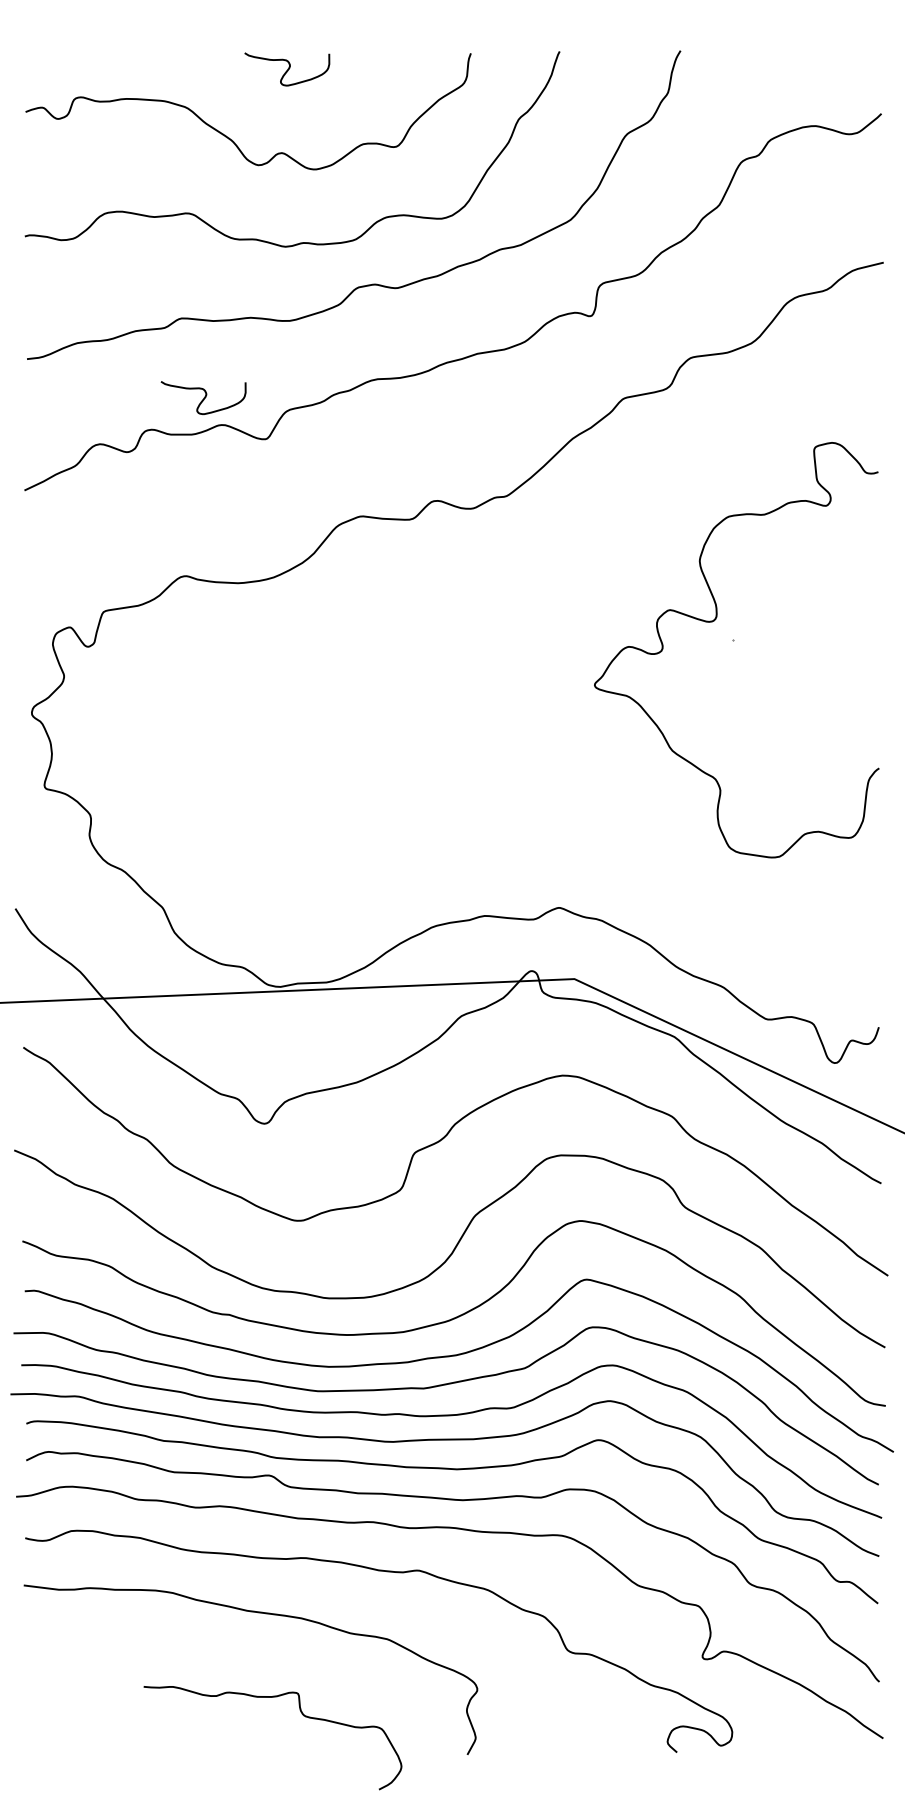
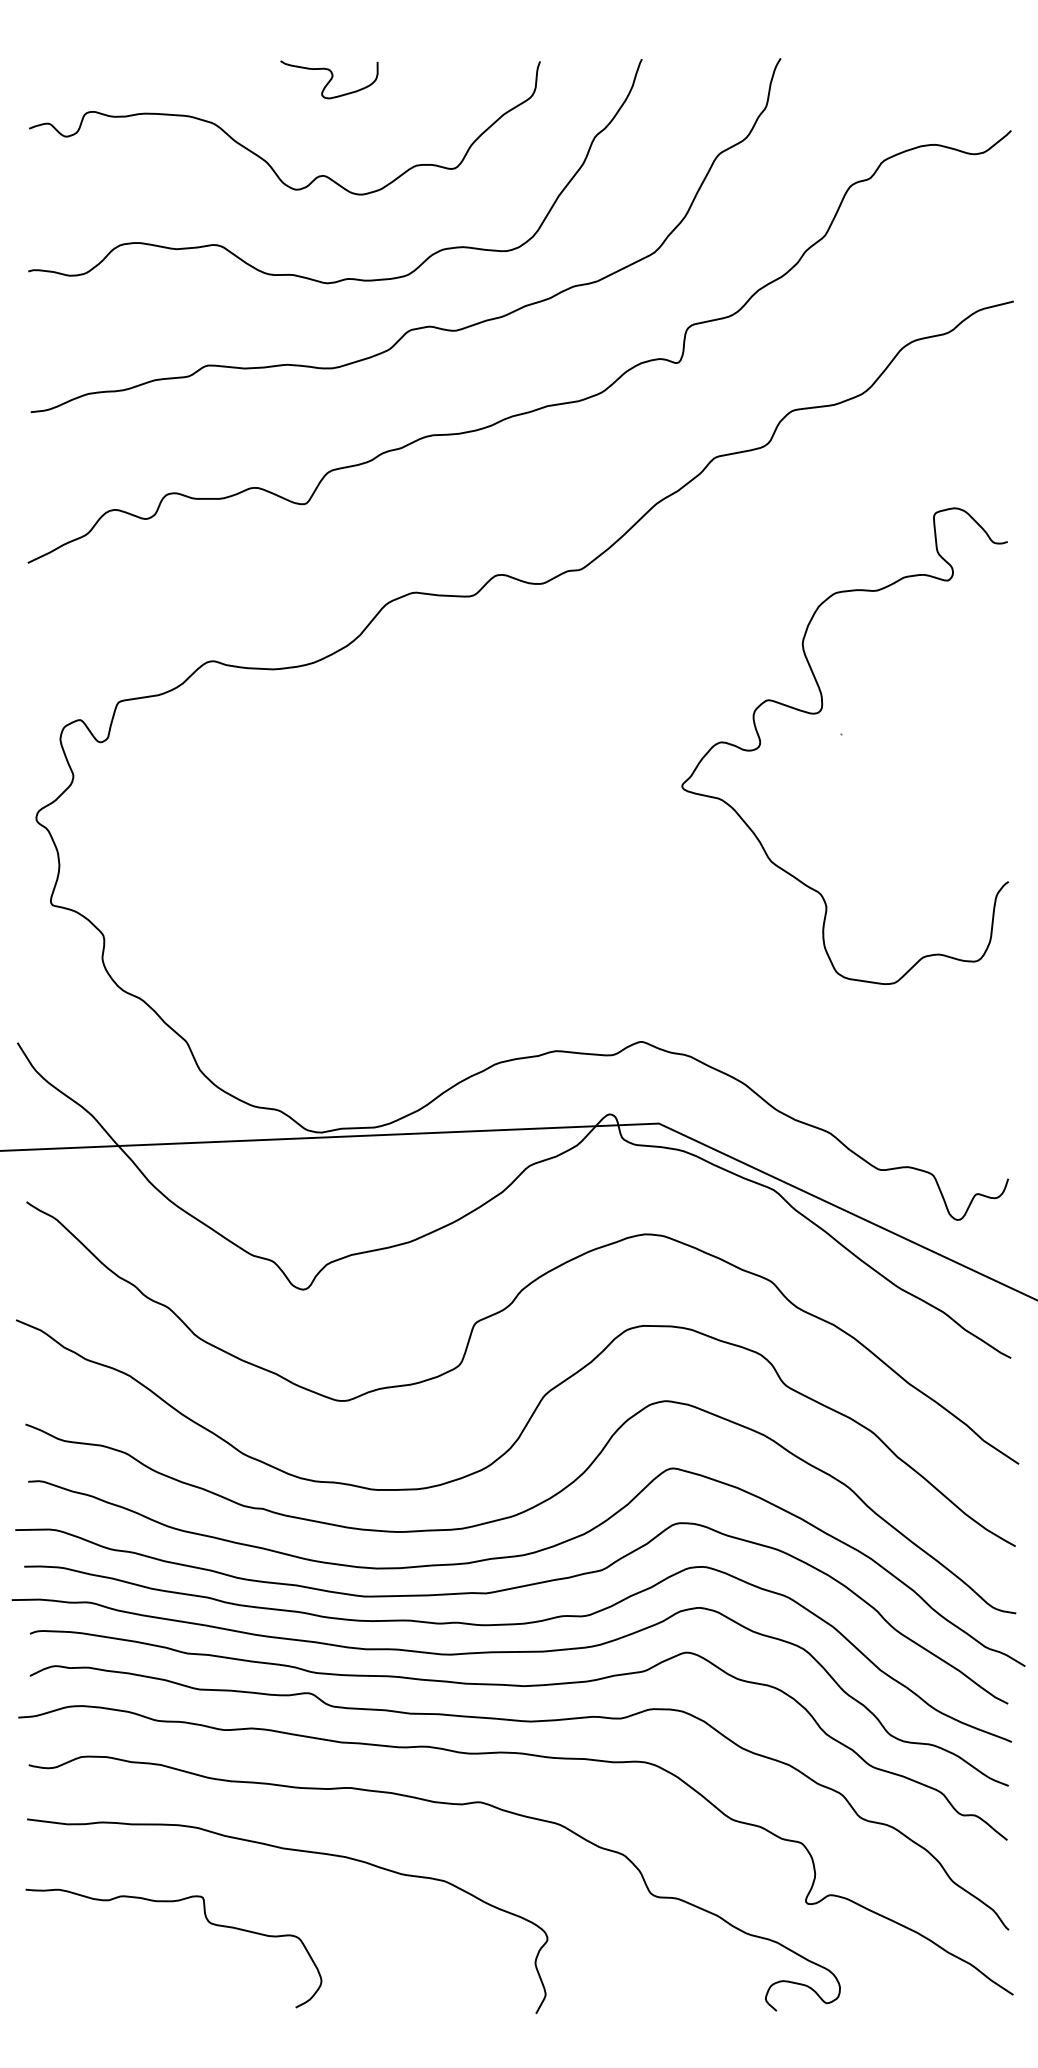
curve: (203, 397) -> (233, 456), removed
curve: (301, 1713) -> (206, 1920), moved

